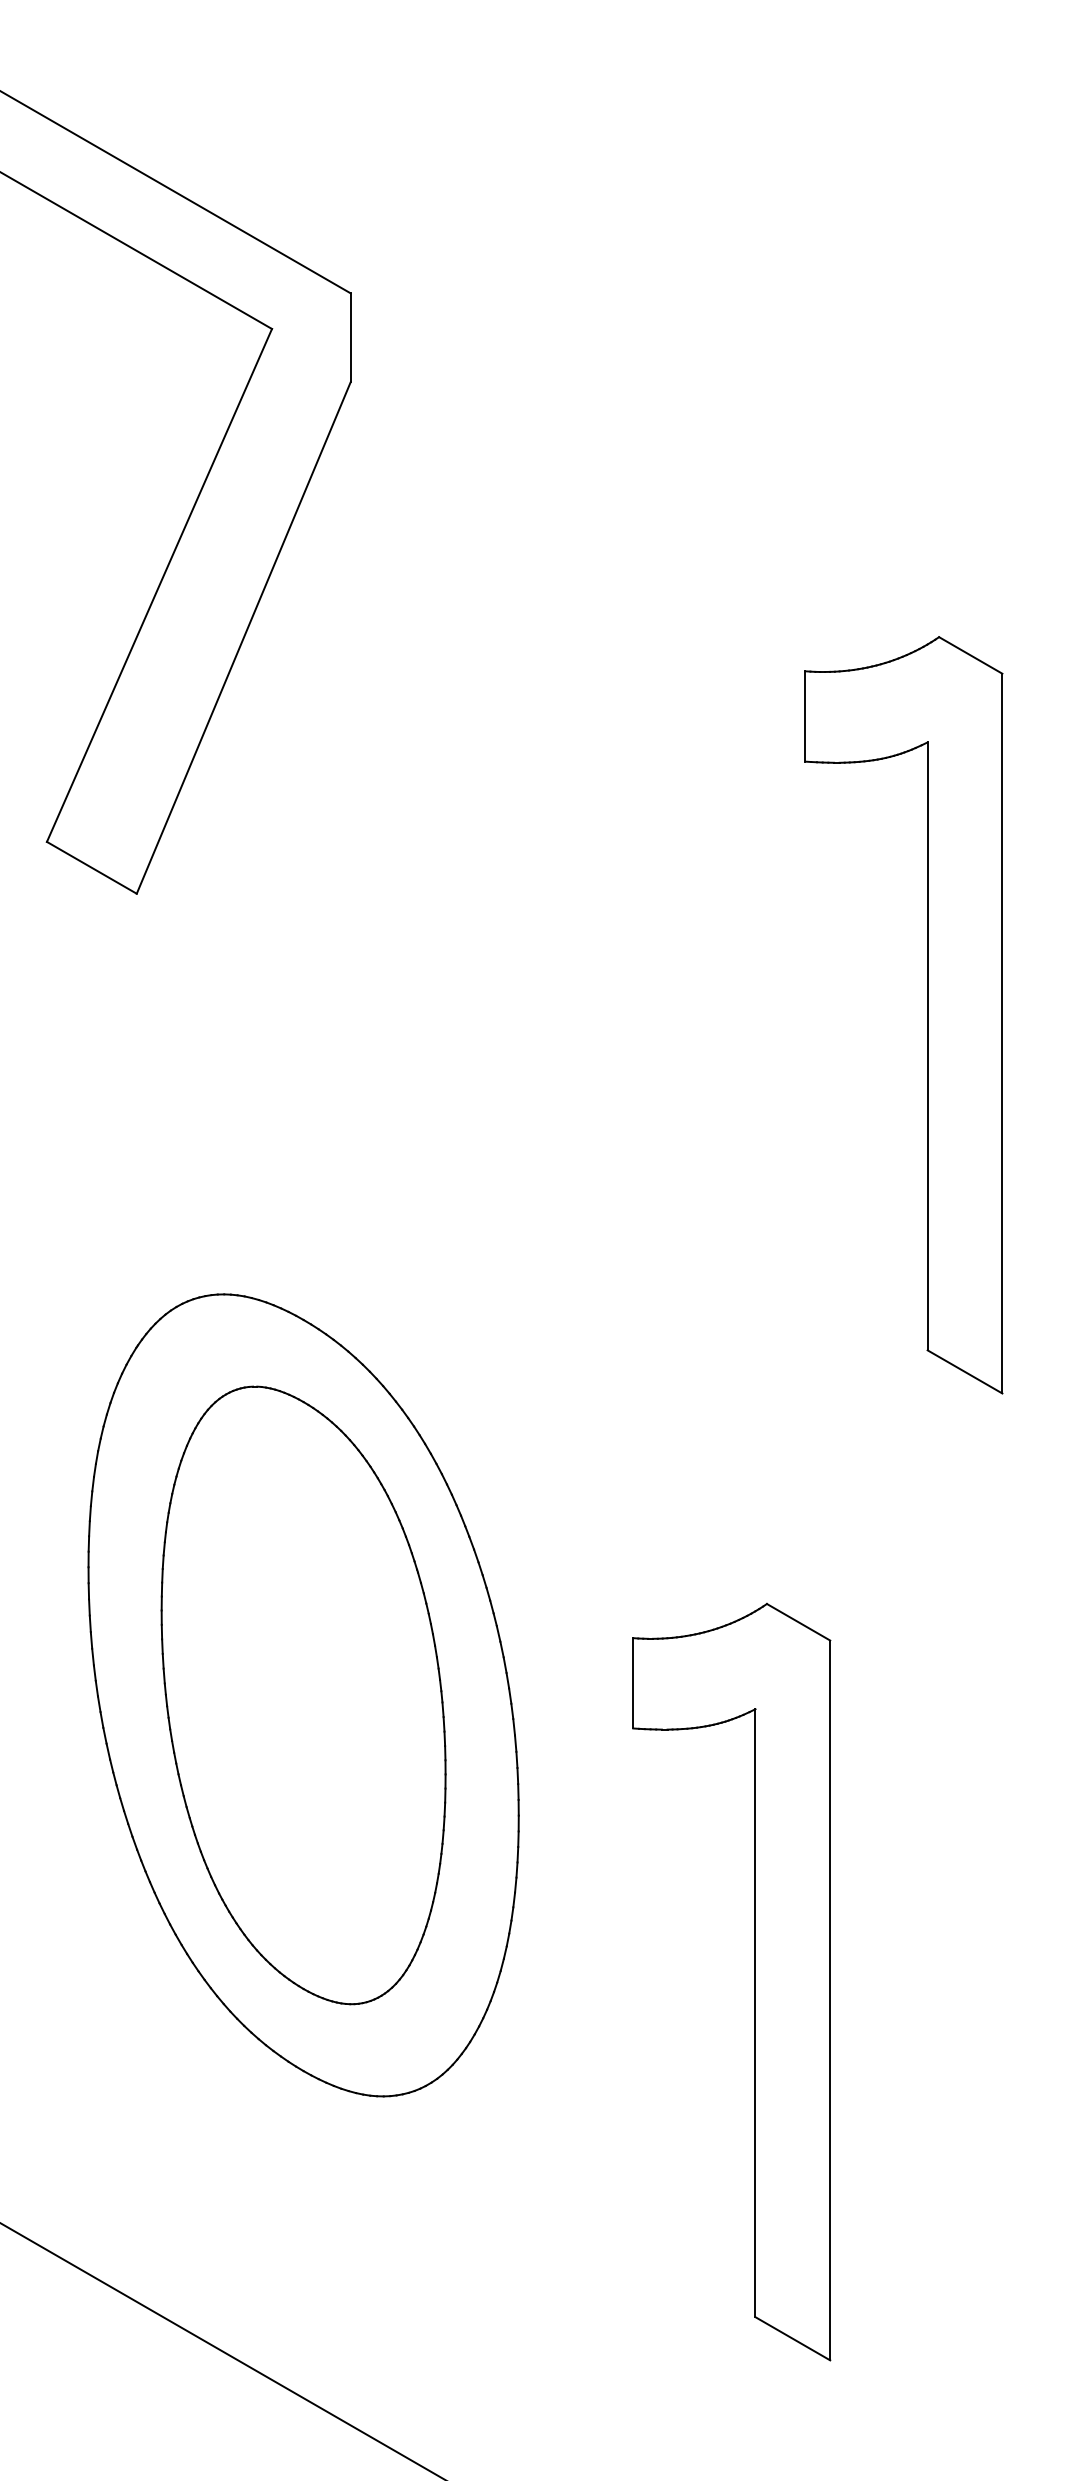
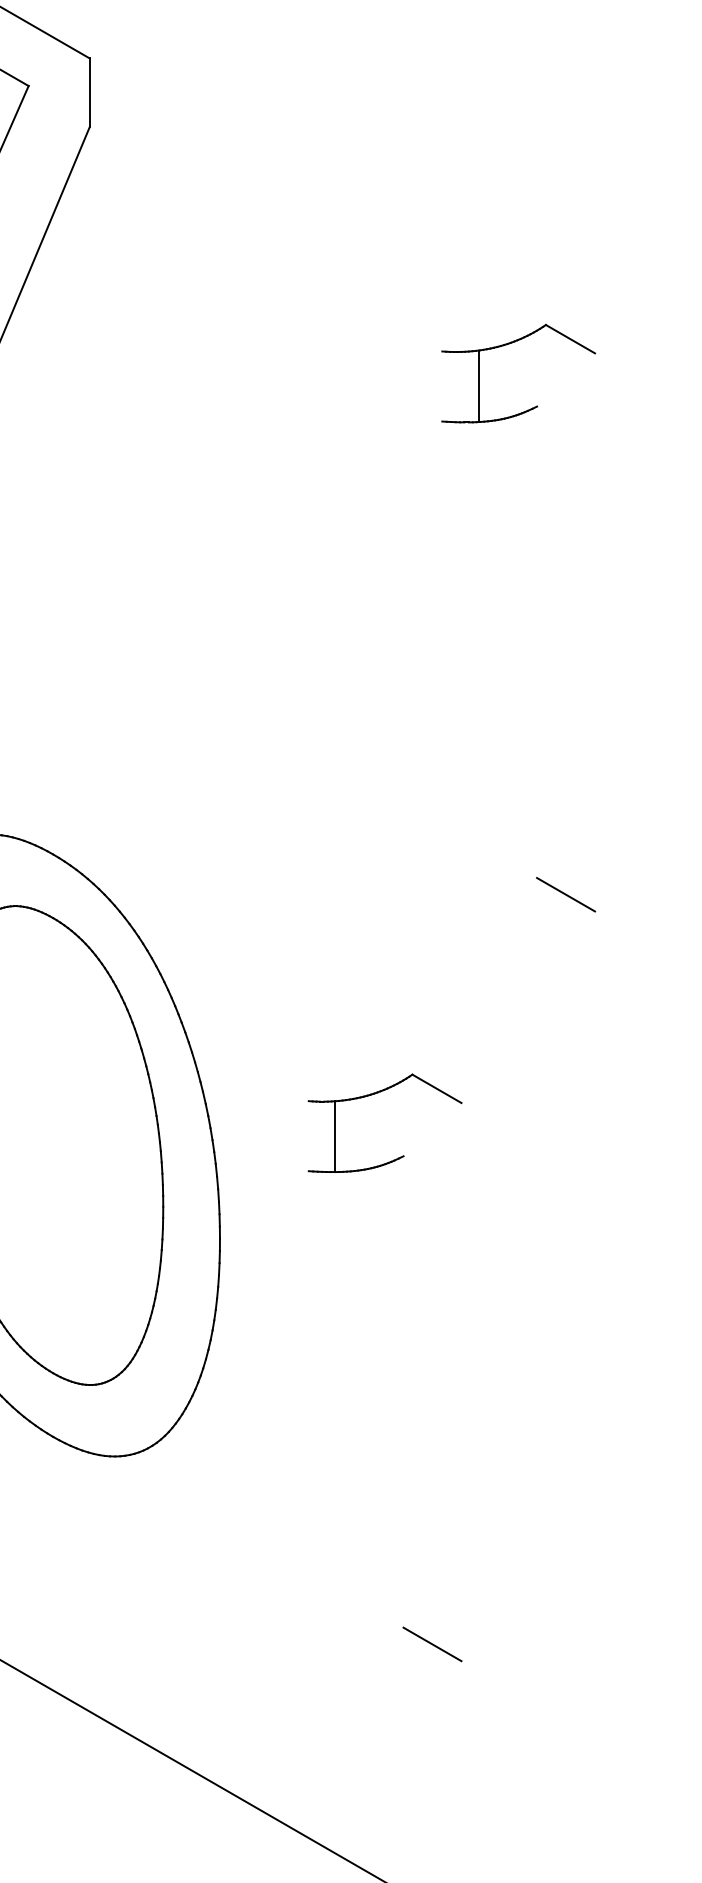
line: (805, 716) -> (478, 386), moved
line: (1002, 1033) -> (595, 632), removed
line: (927, 1046) -> (536, 642), removed
line: (633, 1683) -> (335, 1136), moved
line: (830, 2000) -> (461, 1382), removed
line: (755, 2013) -> (403, 1392), removed

